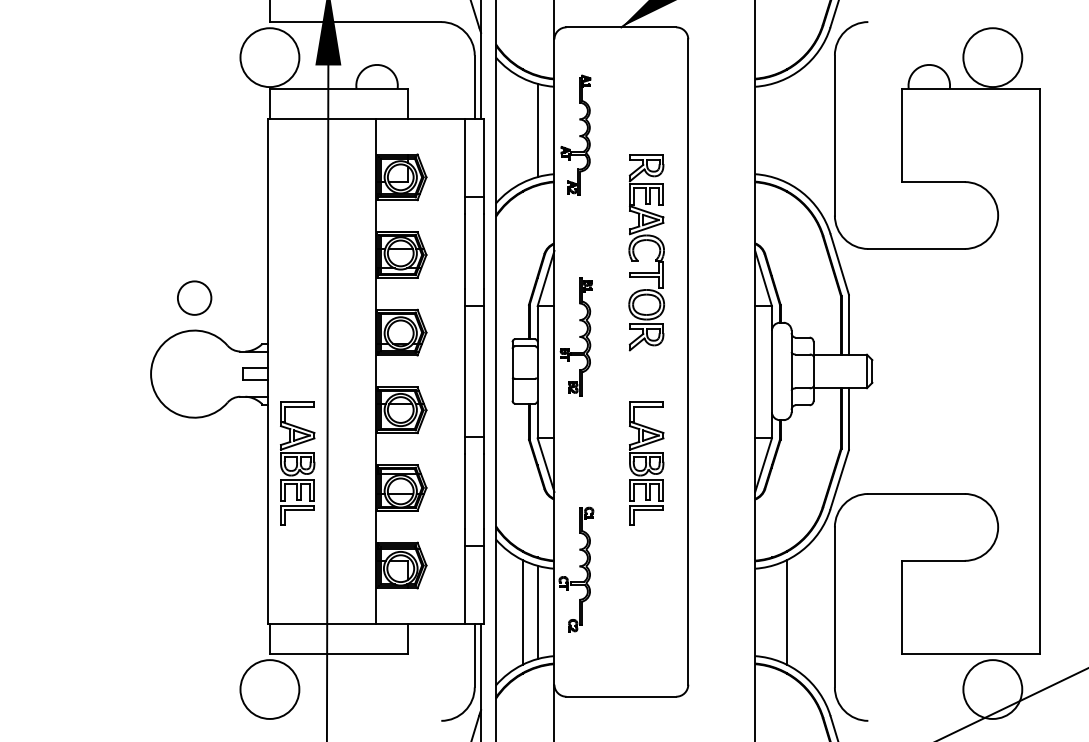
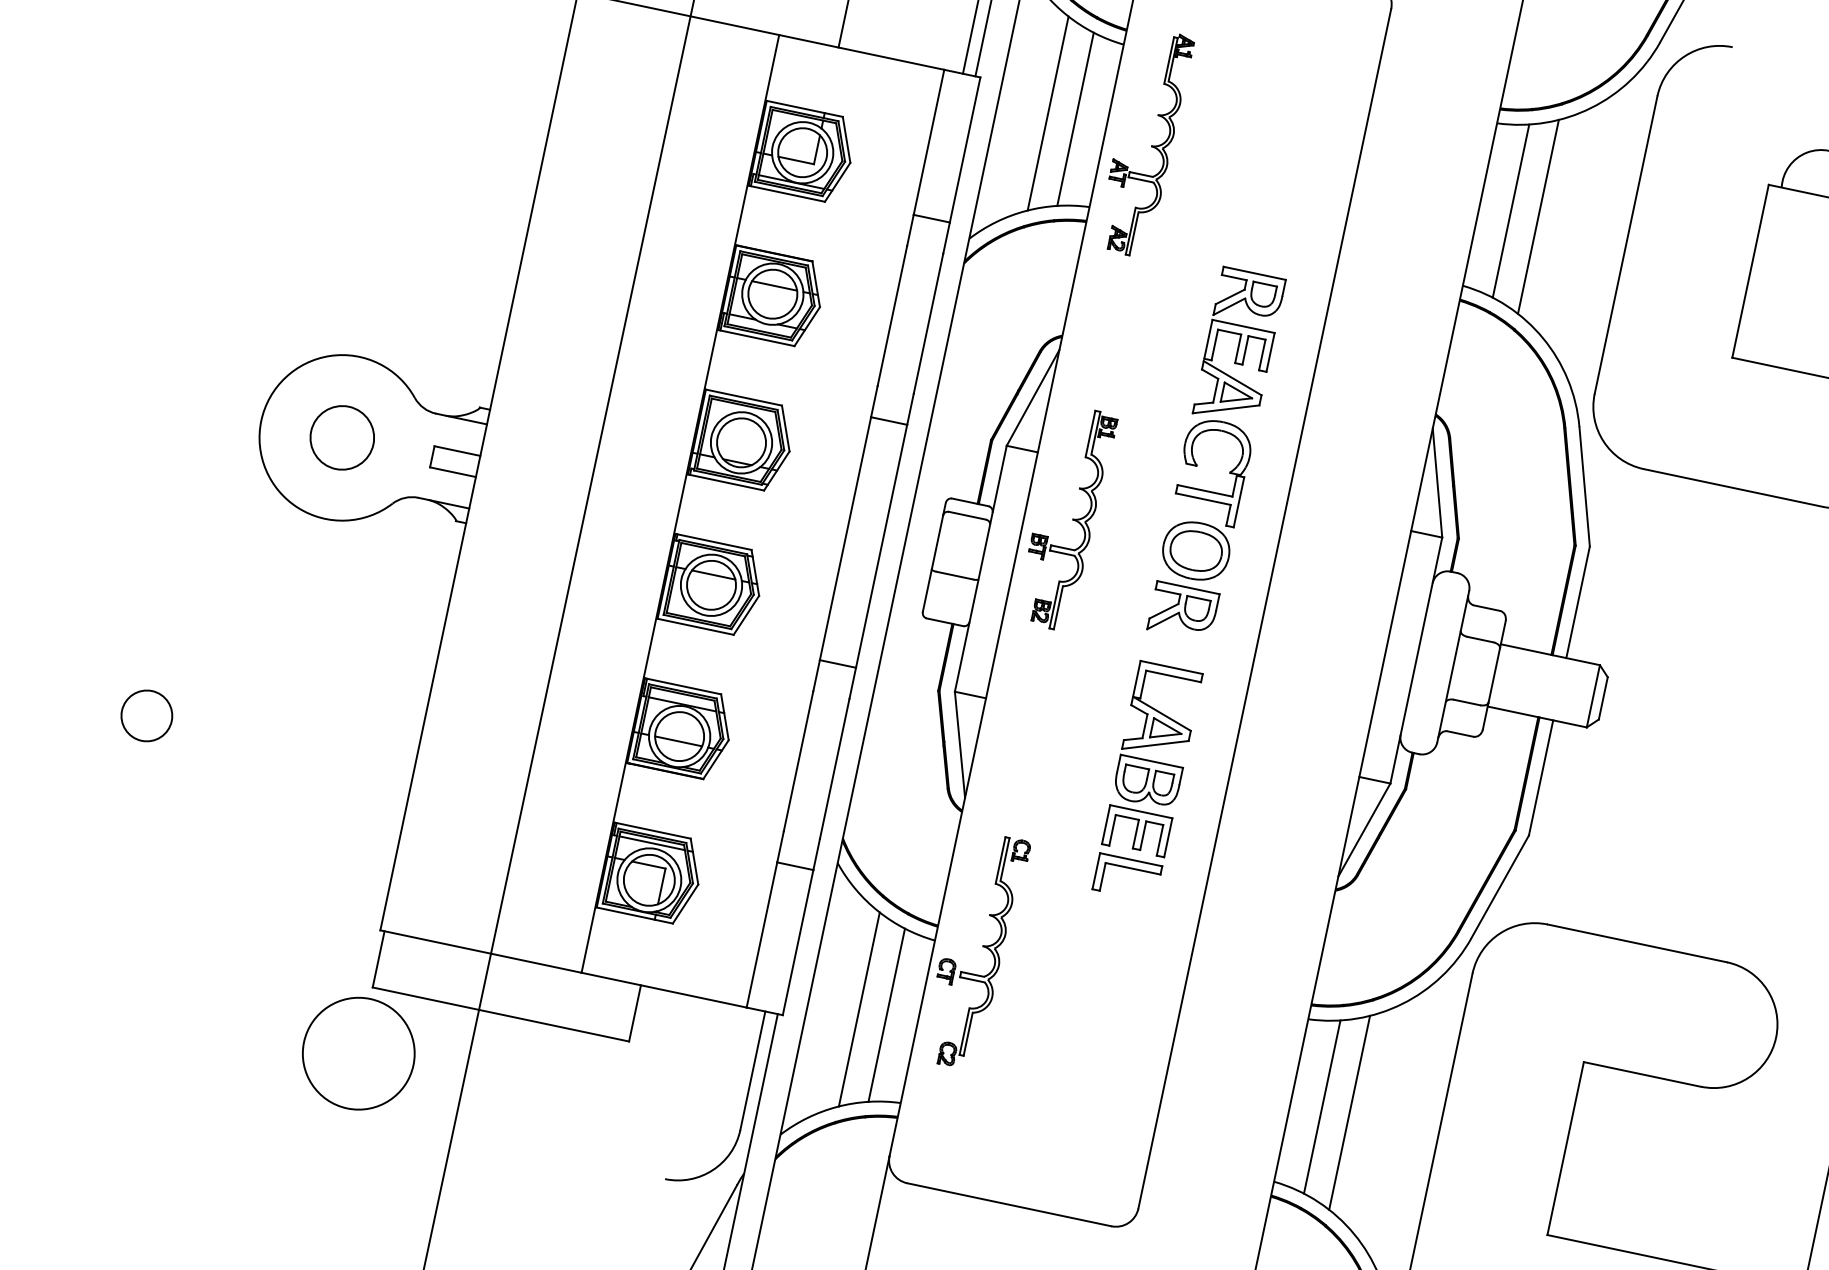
line: (522, 130) -> (1047, 113), added
line: (771, 130) -> (1510, 210), added
line: (786, 130) -> (1538, 216), added
part: (637, 258) -> (1197, 461), moved
circle: (194, 297) -> (342, 436), moved
part: (297, 463) -> (498, 644), removed
circle: (123, 538) -> (145, 715), added
line: (771, 612) -> (1321, 1106), added

